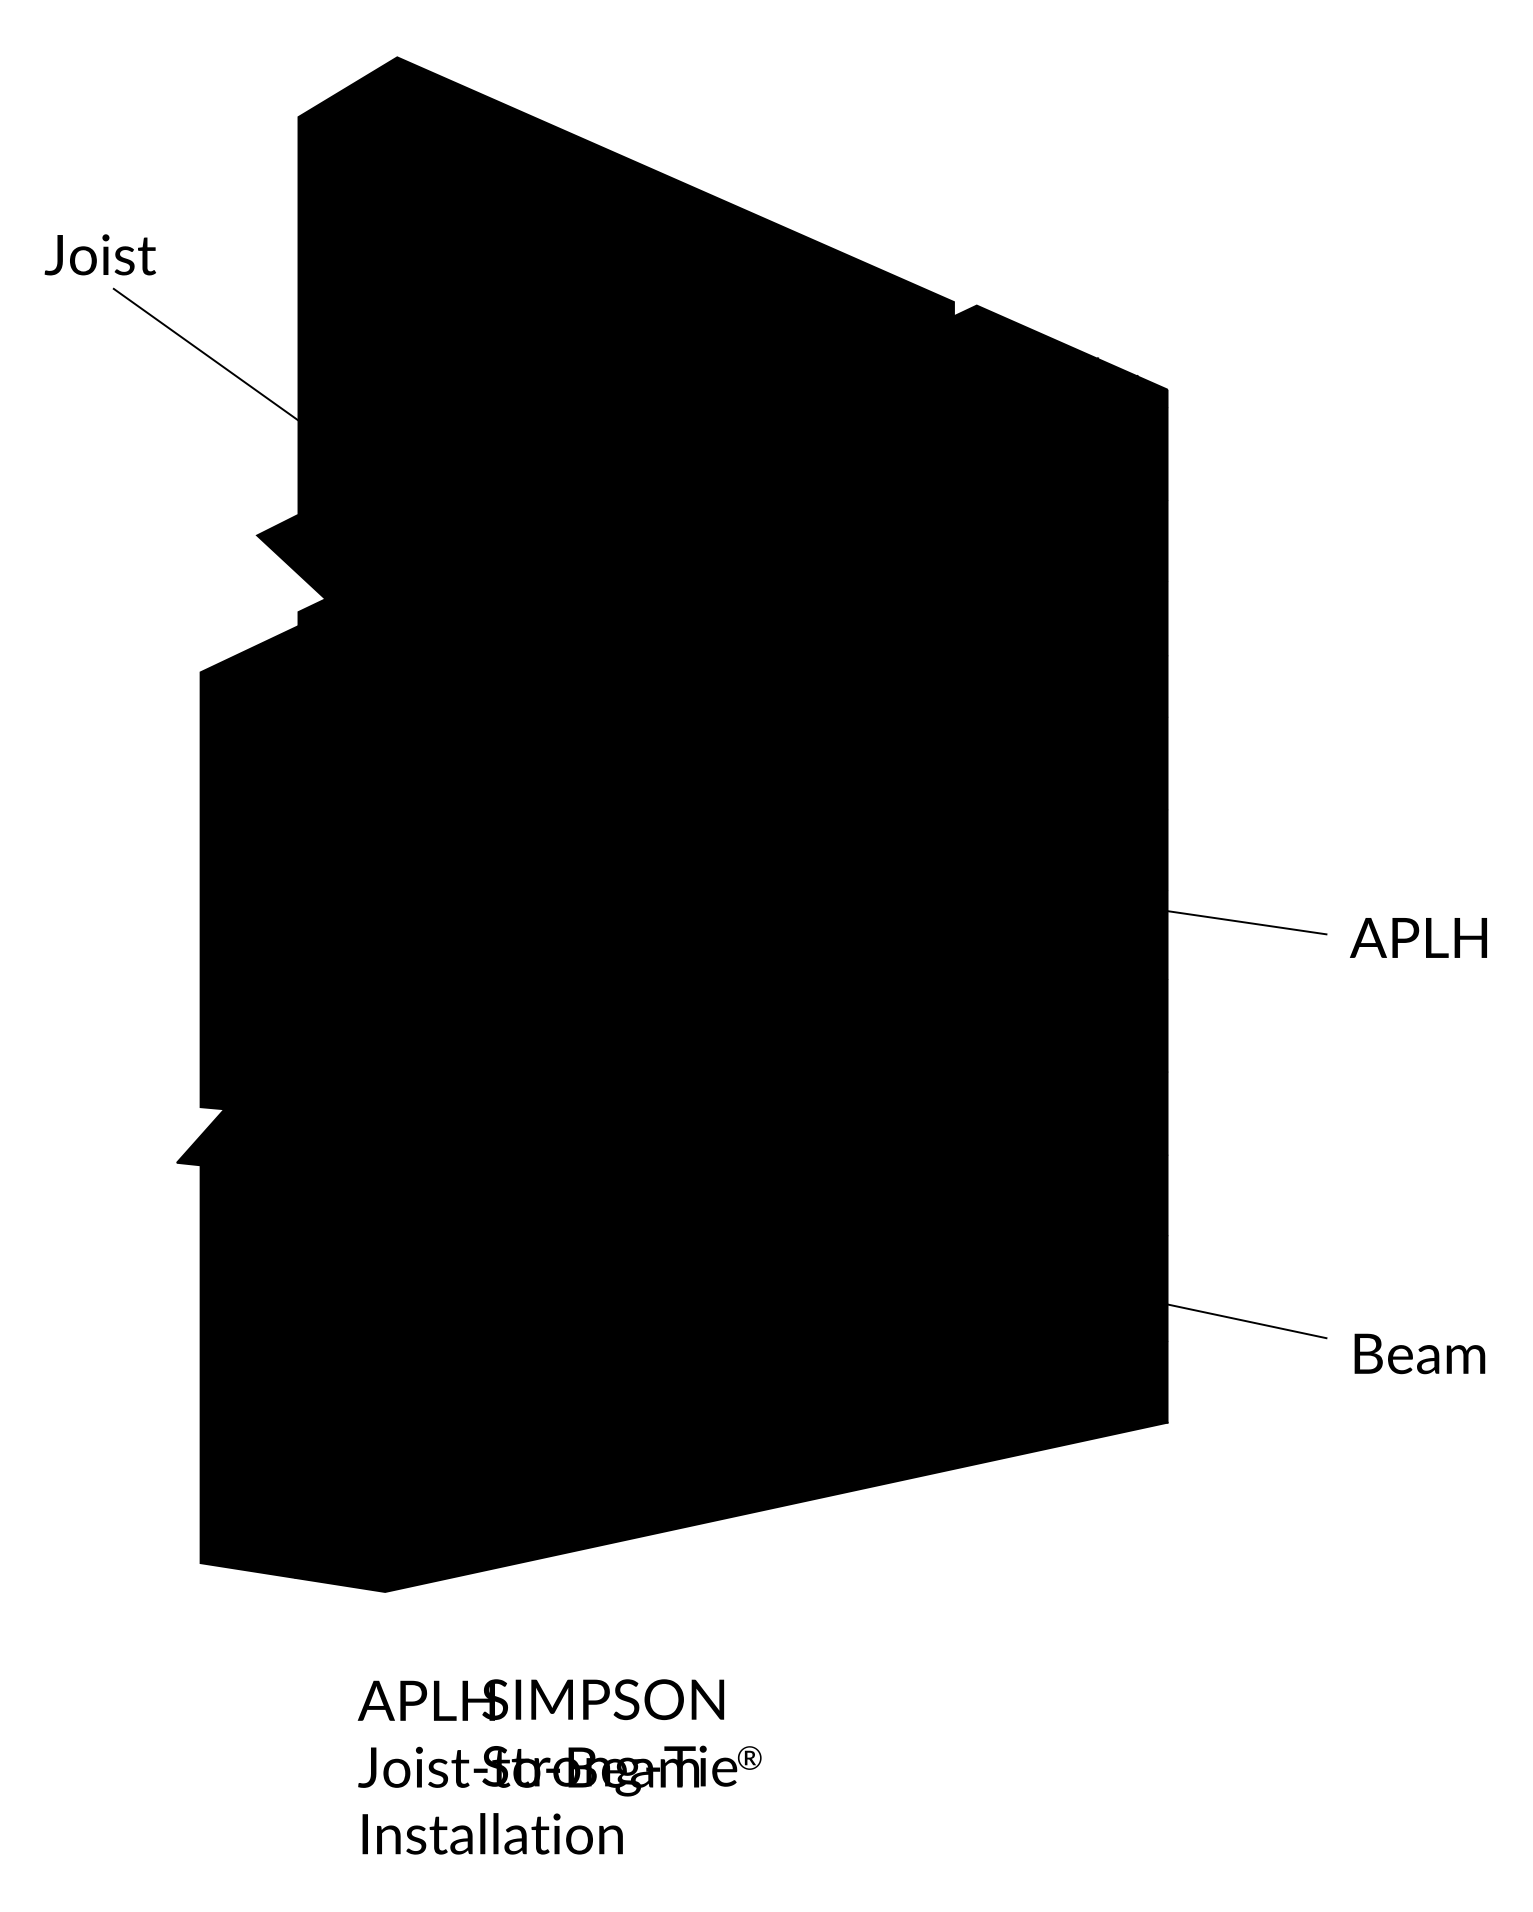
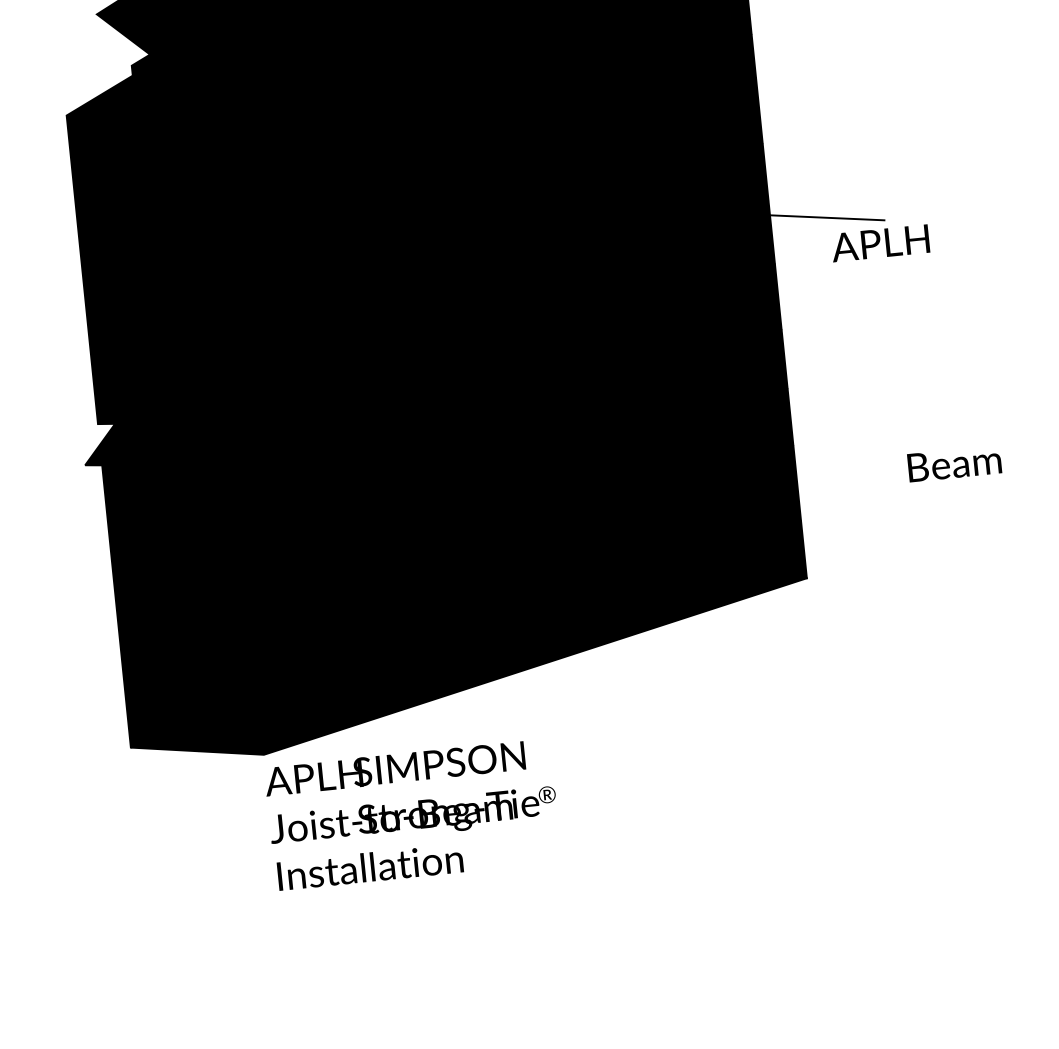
text: (1418, 937) -> (880, 243), moved
line: (1246, 1321) -> (855, 500), removed
text: (1419, 1353) -> (954, 463), moved
text: (559, 1766) -> (412, 814), moved

